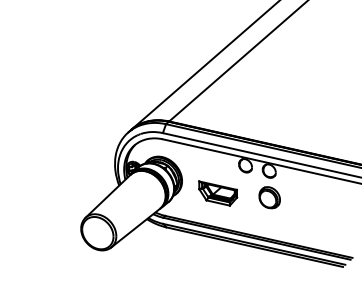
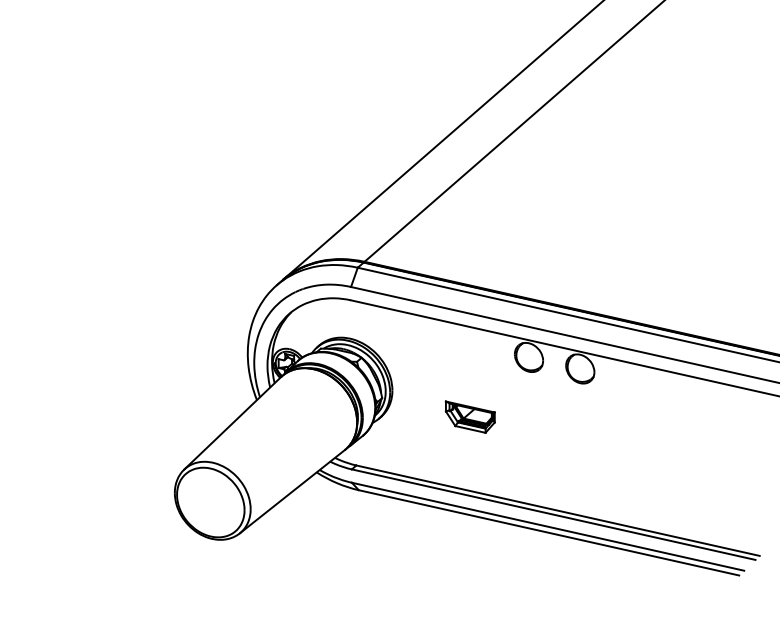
part: (218, 193) -> (470, 417), size x0.6
part: (269, 197) -> (580, 425), removed

